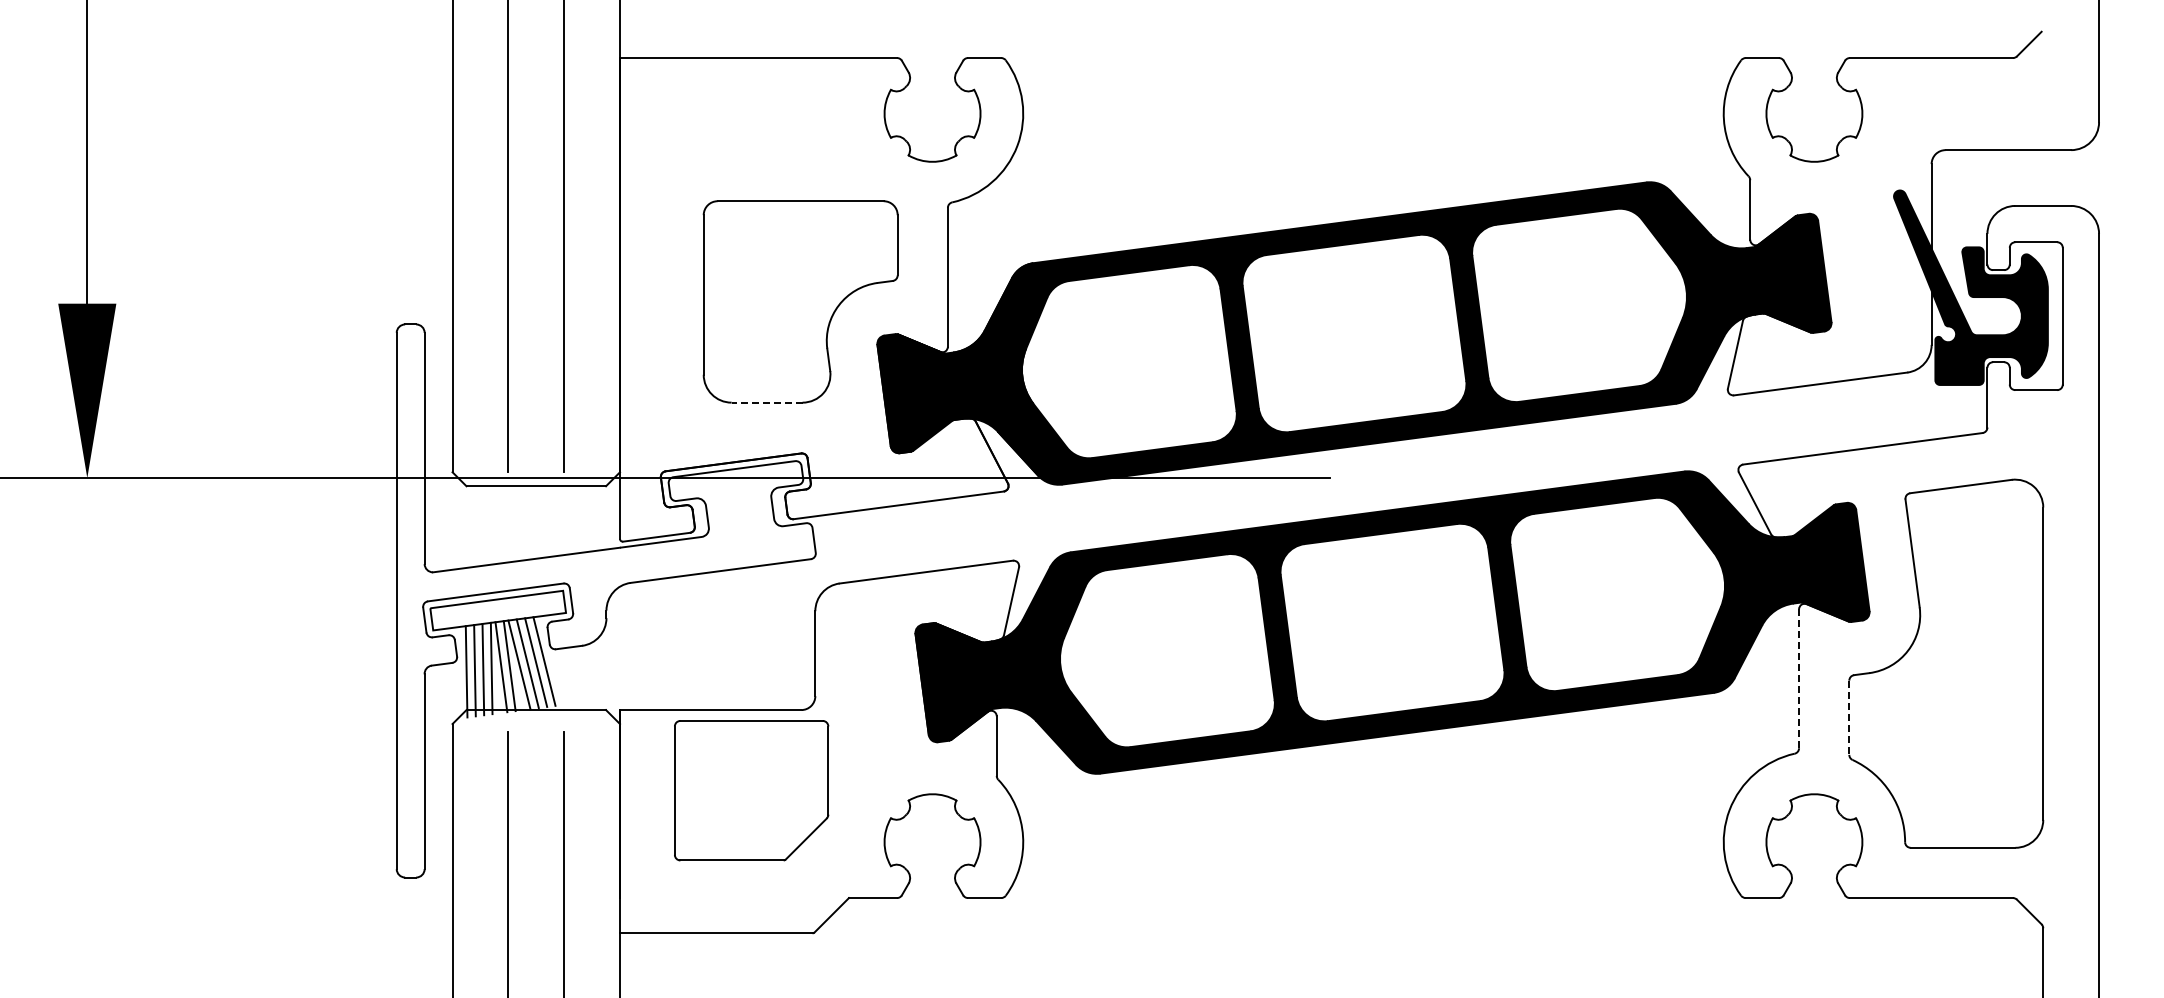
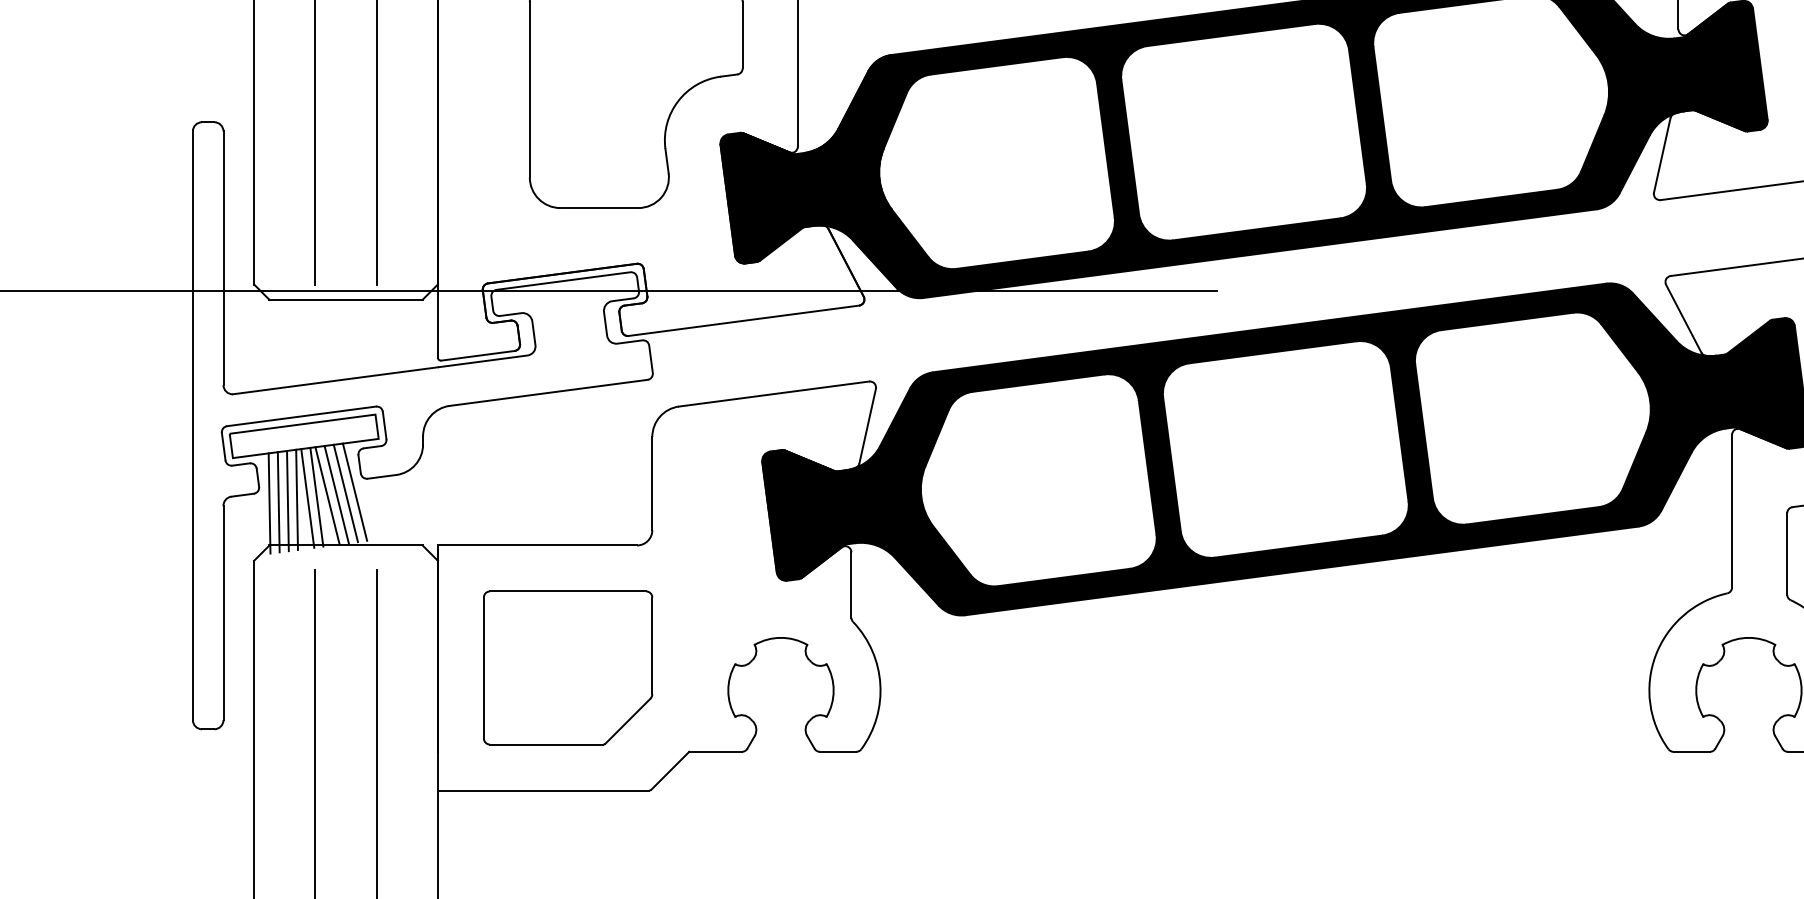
line: (766, 402) -> (598, 207), dashed -> solid
line: (1799, 679) -> (1732, 511), dashed -> solid
line: (1849, 718) -> (1787, 554), dashed -> solid
part: (751, 790) -> (567, 667), moved

